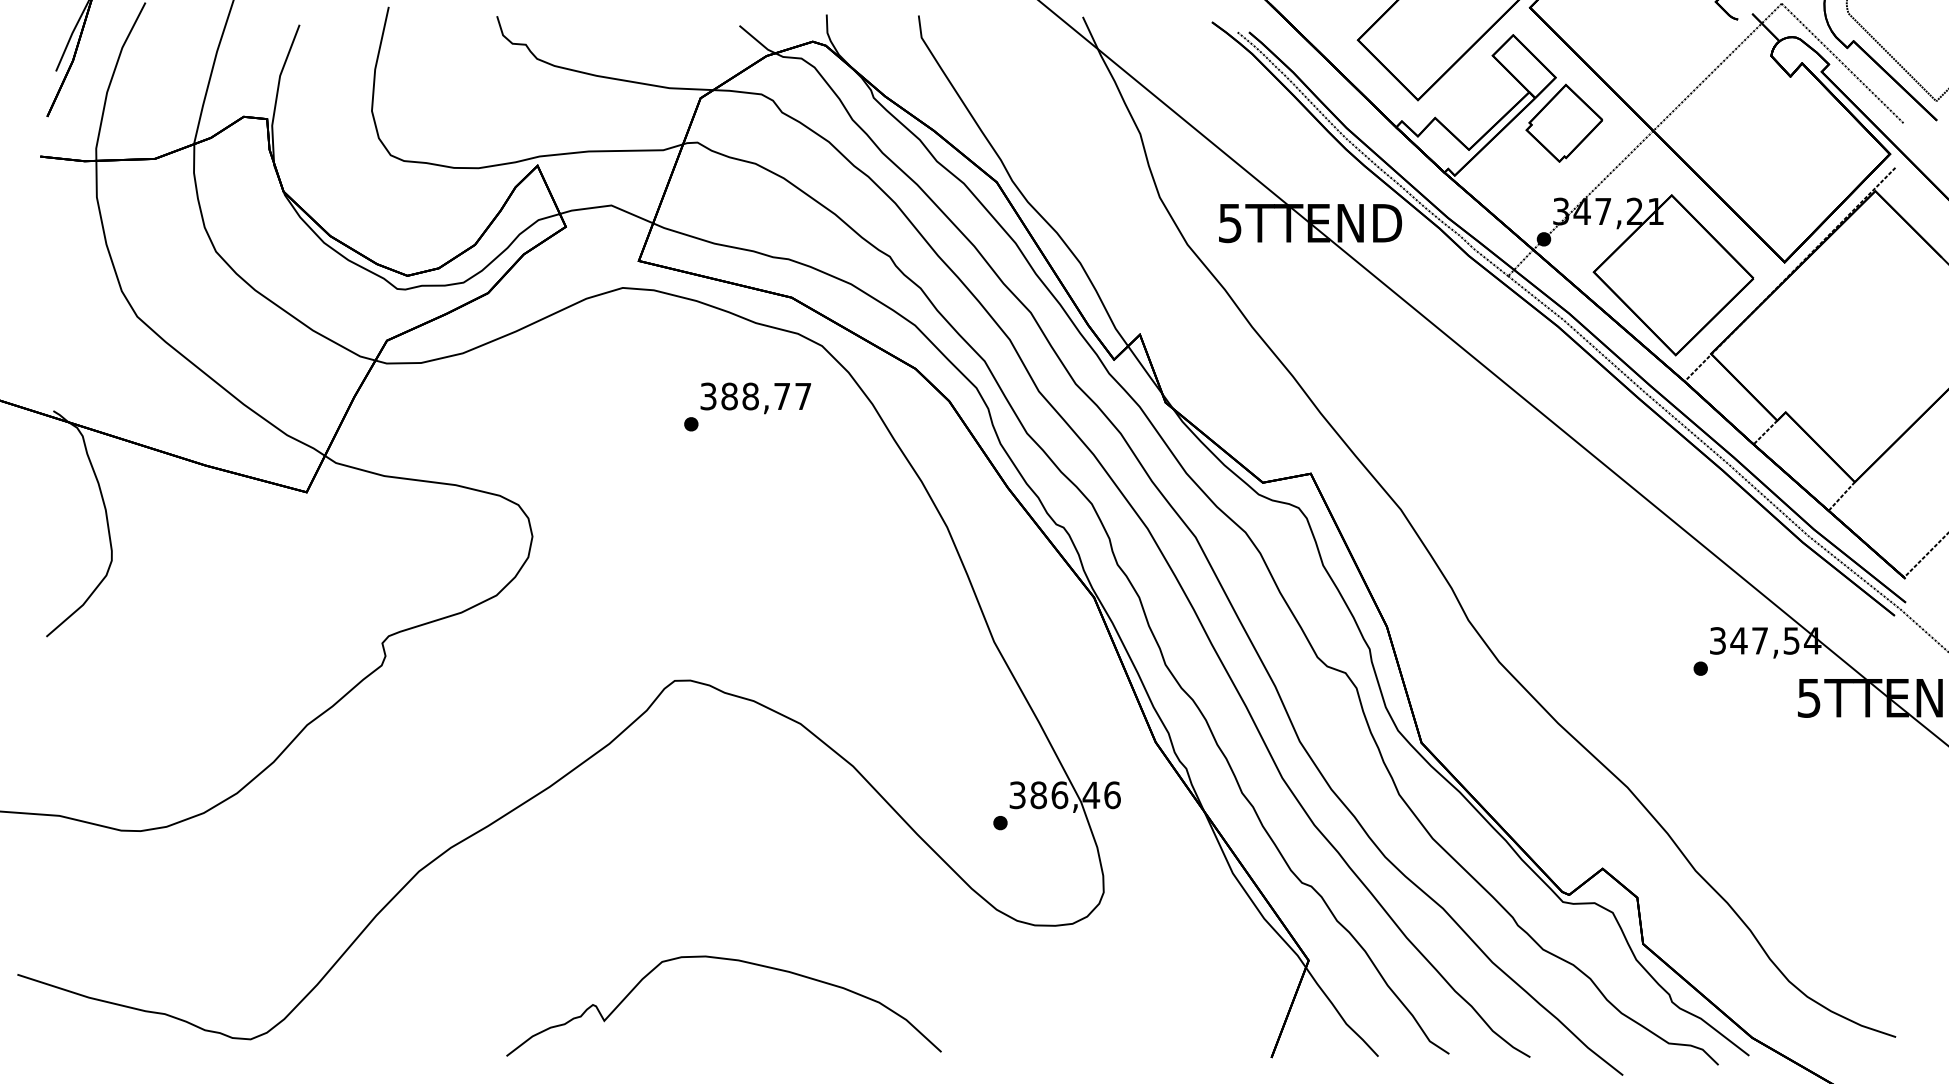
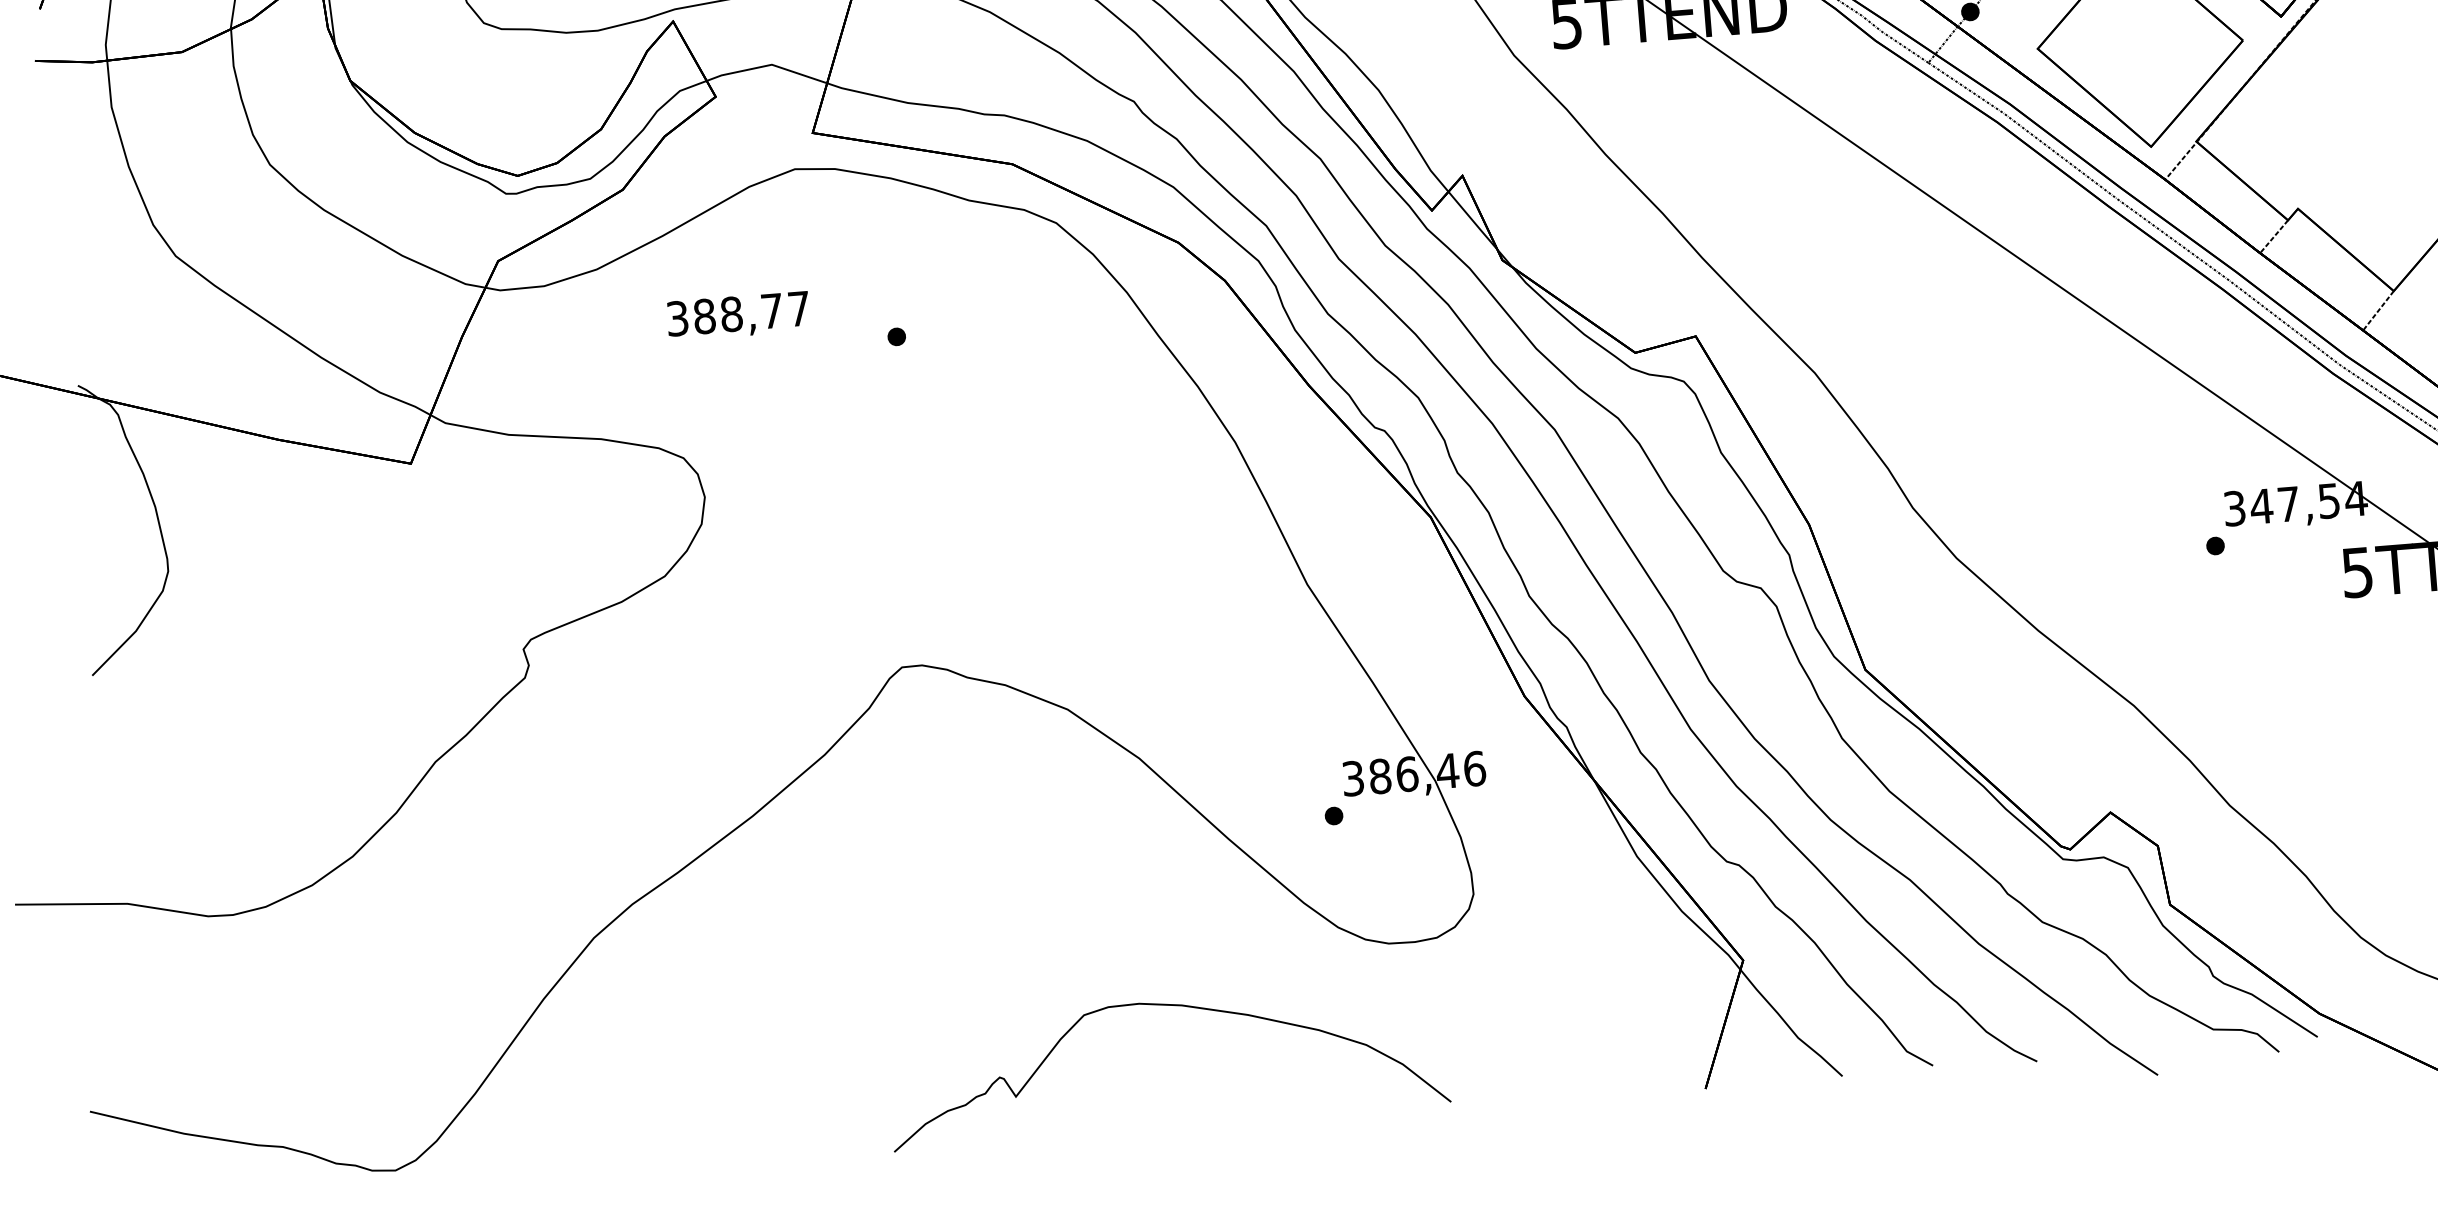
text: (755, 398) -> (738, 316), moved
curve: (728, 960) -> (1168, 1006), moved

